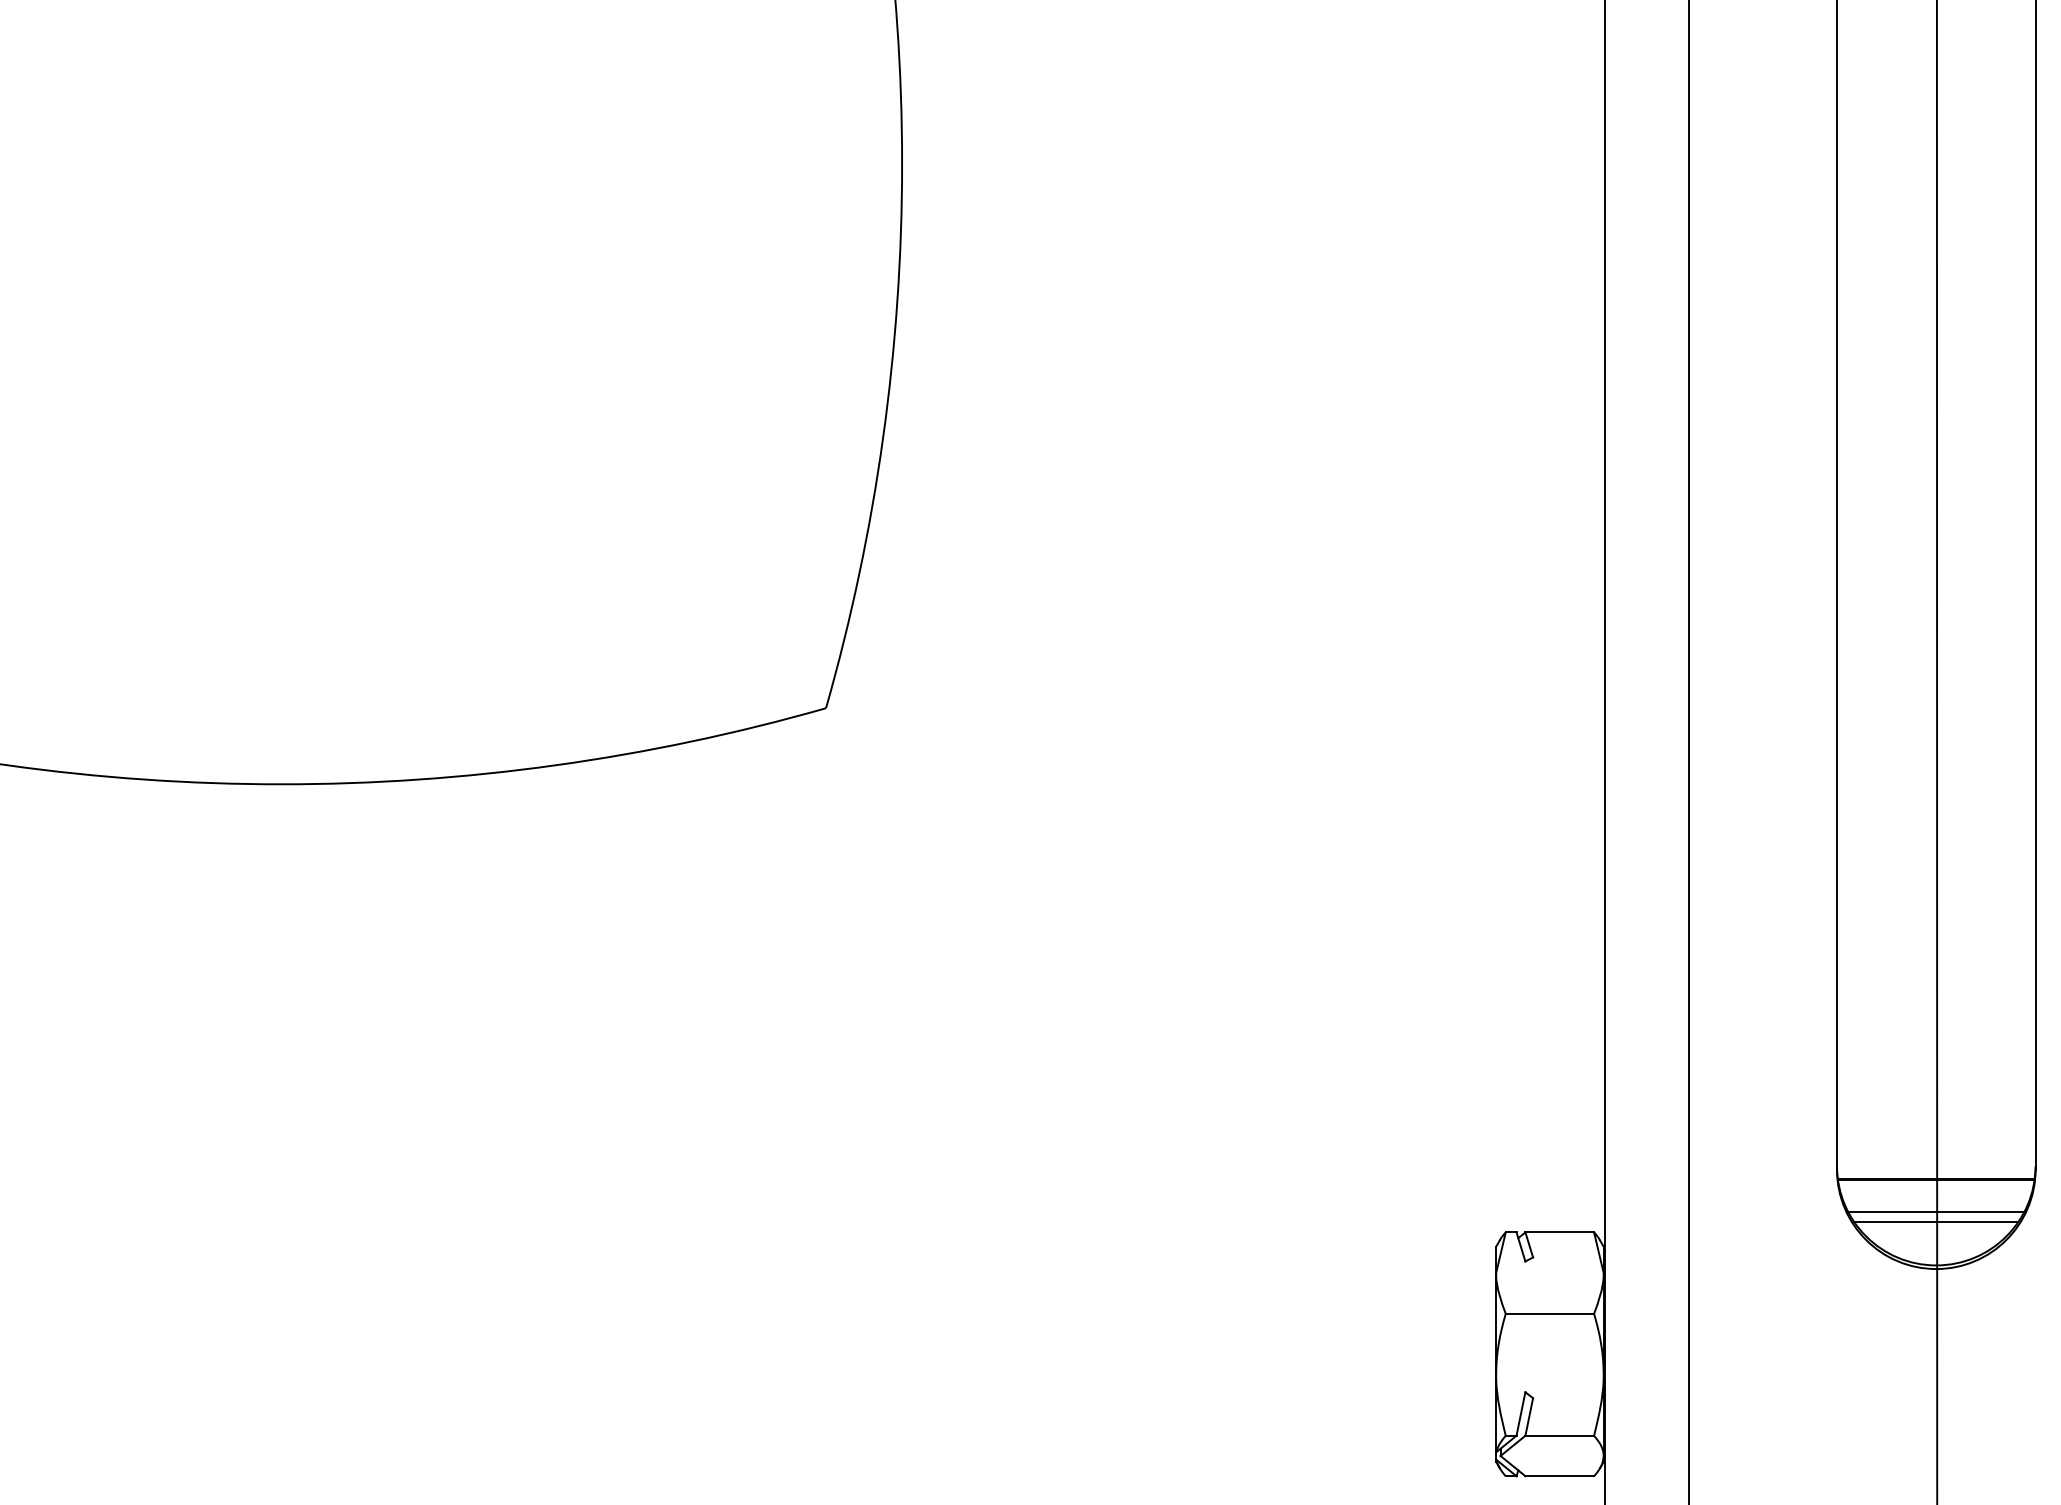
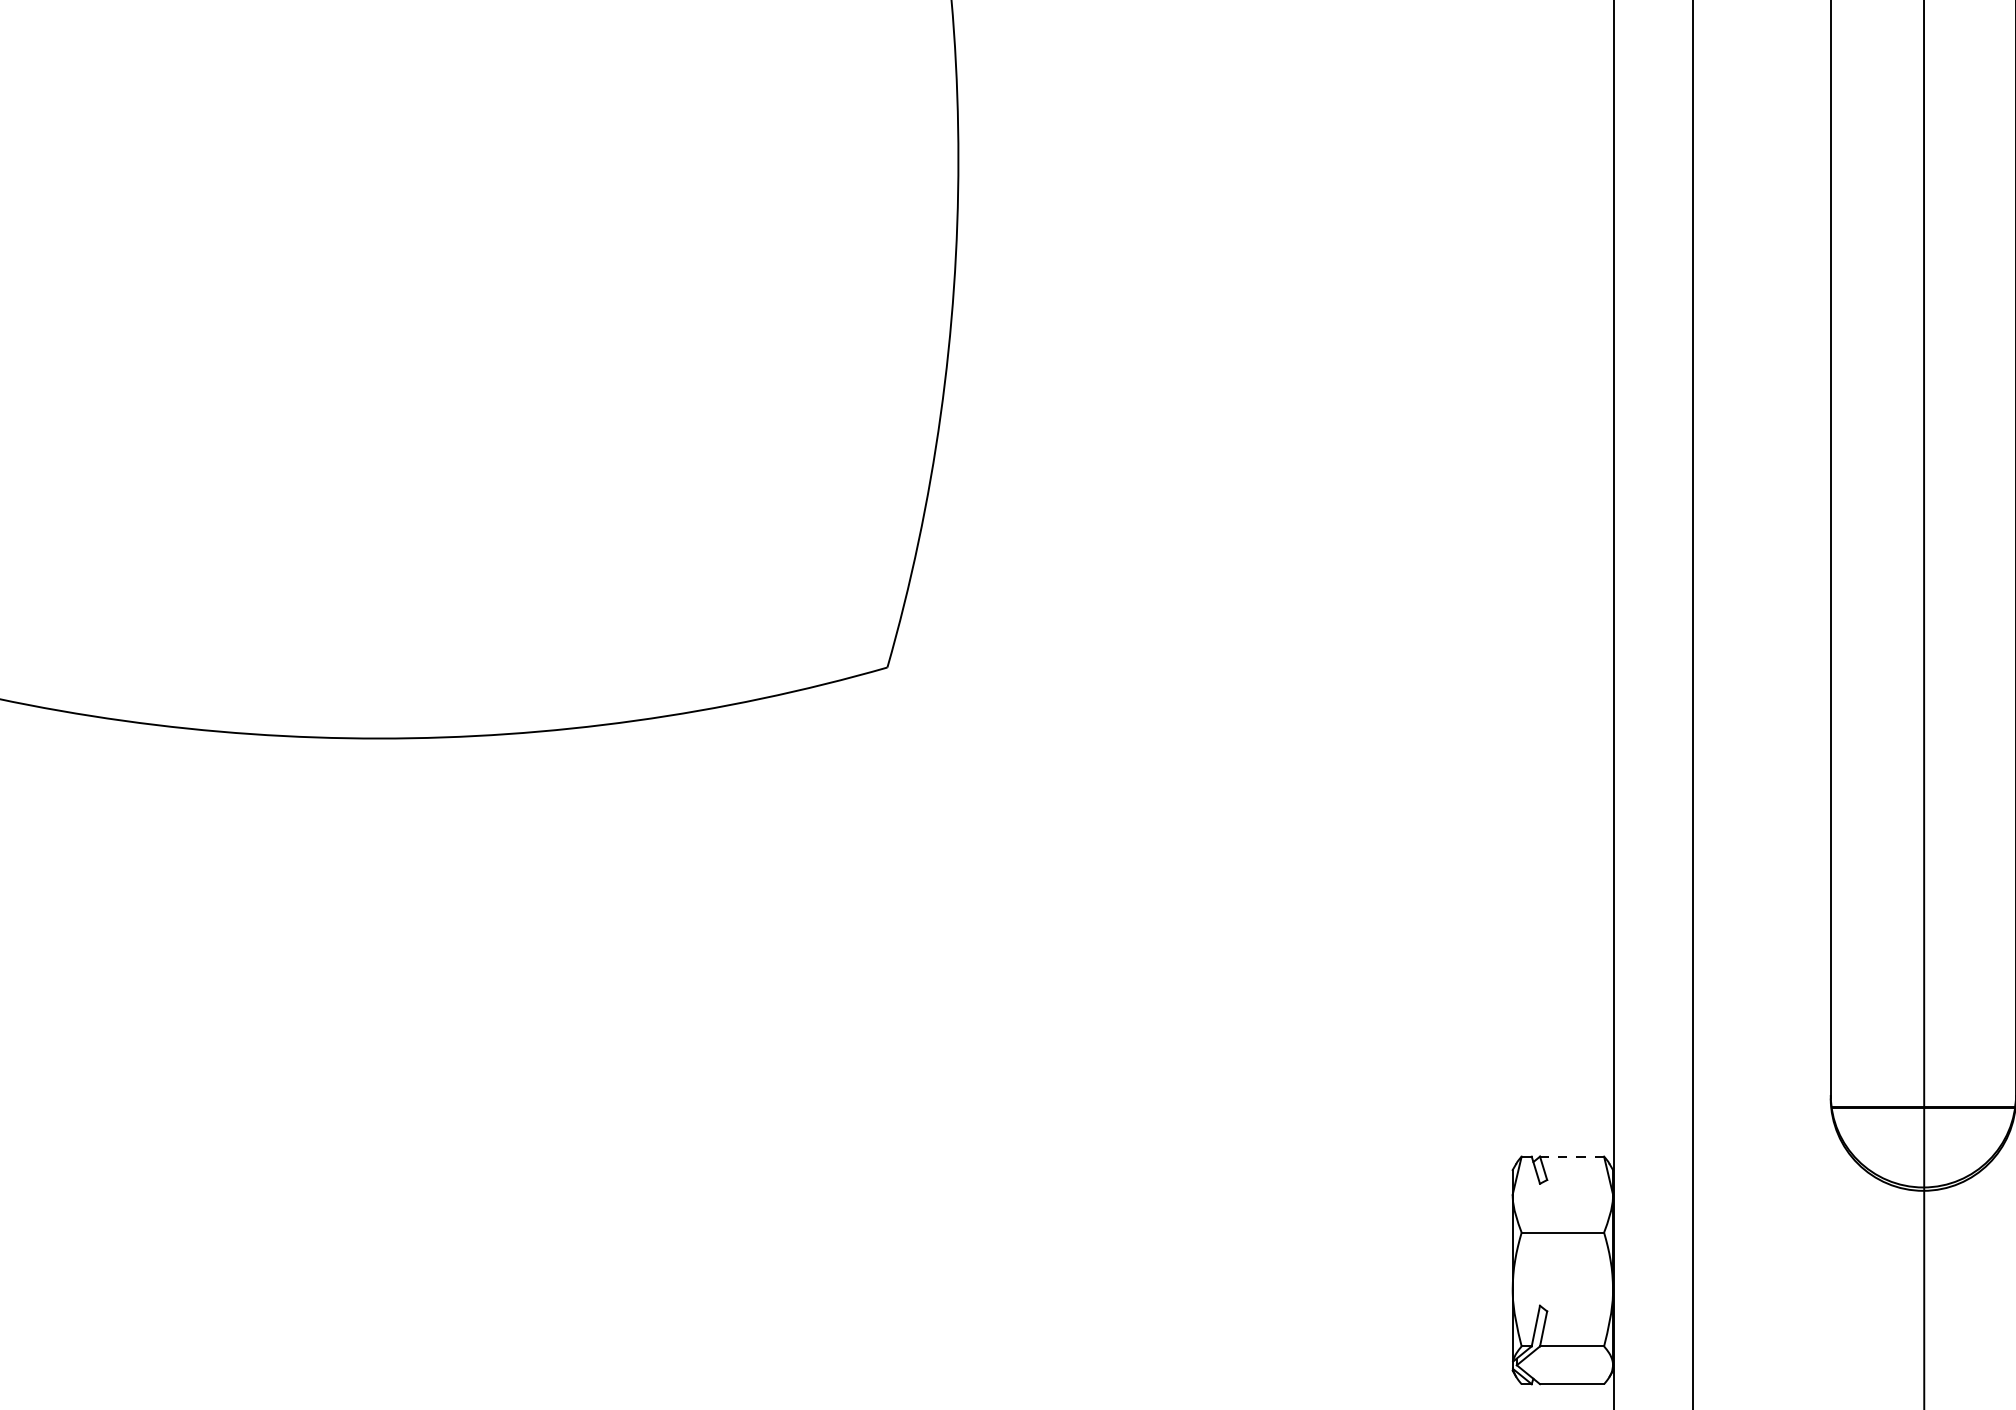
line: (1935, 1211) -> (1922, 1137), removed
line: (1936, 1221) -> (1923, 1146), removed
line: (1559, 1232) -> (1571, 1156), solid -> dashed

